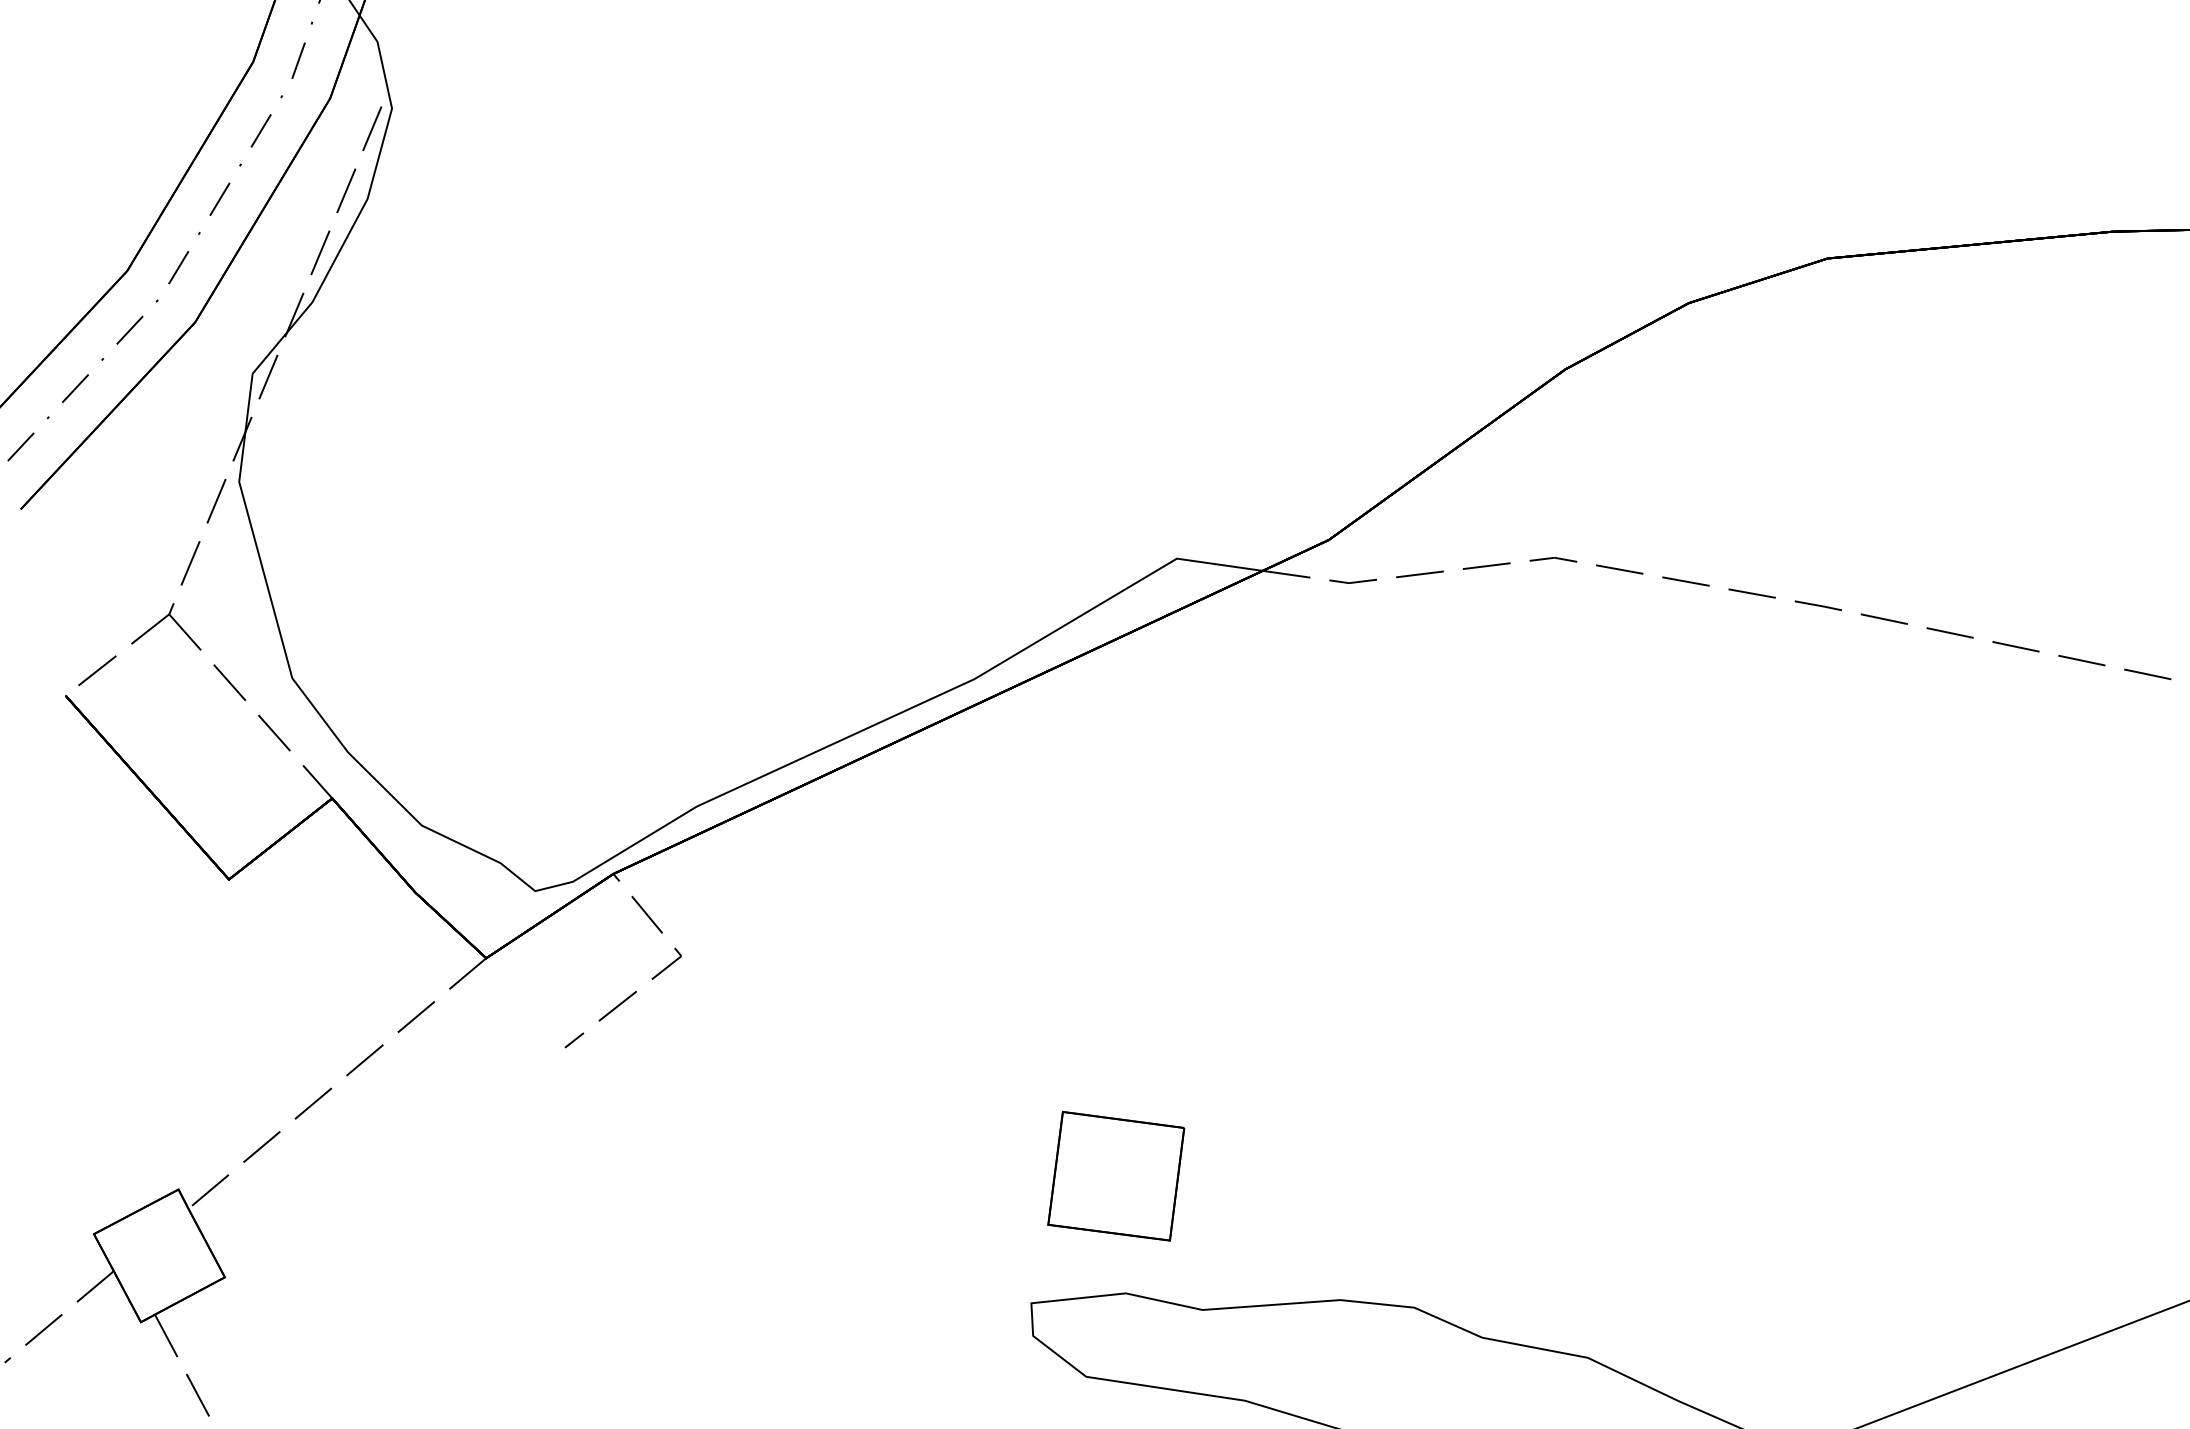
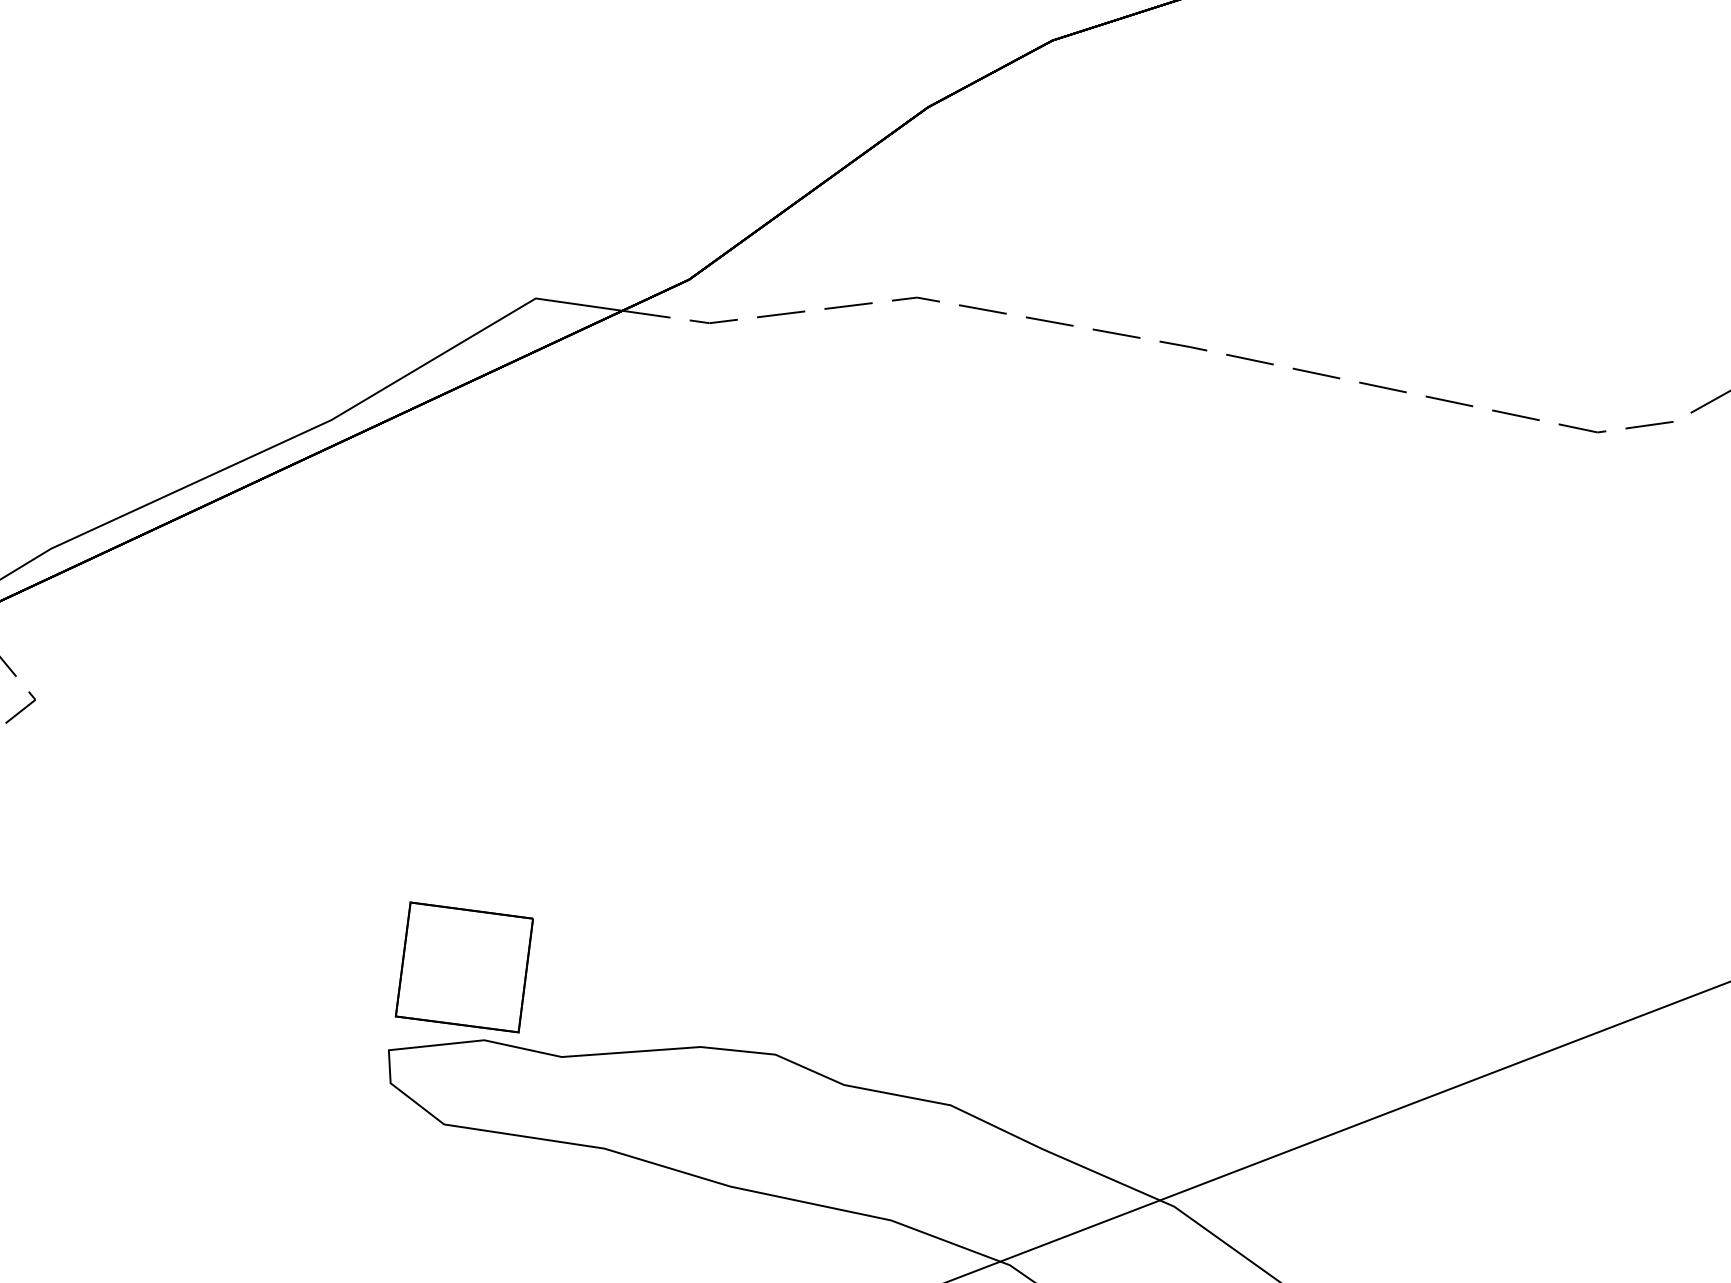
part: (1116, 1176) -> (464, 967), moved

